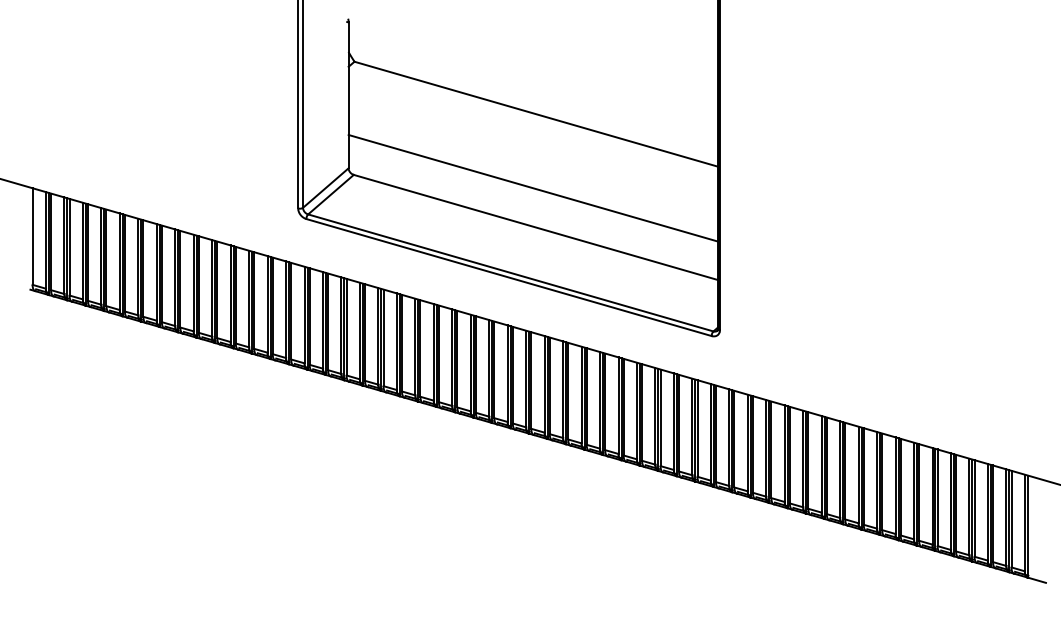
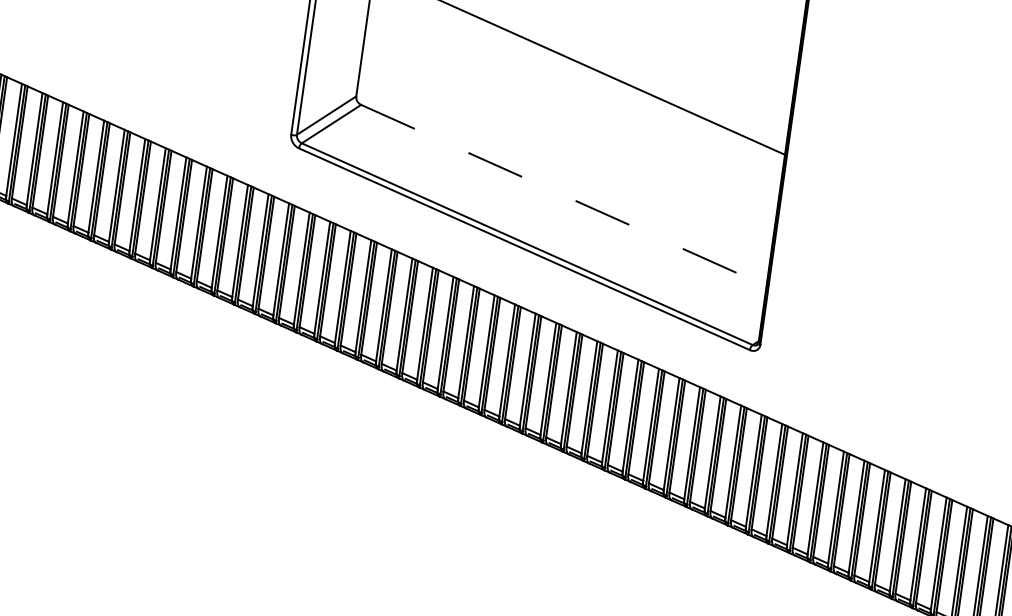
line: (533, 187) -> (567, 148), removed
line: (535, 227) -> (563, 195), solid -> dashed

